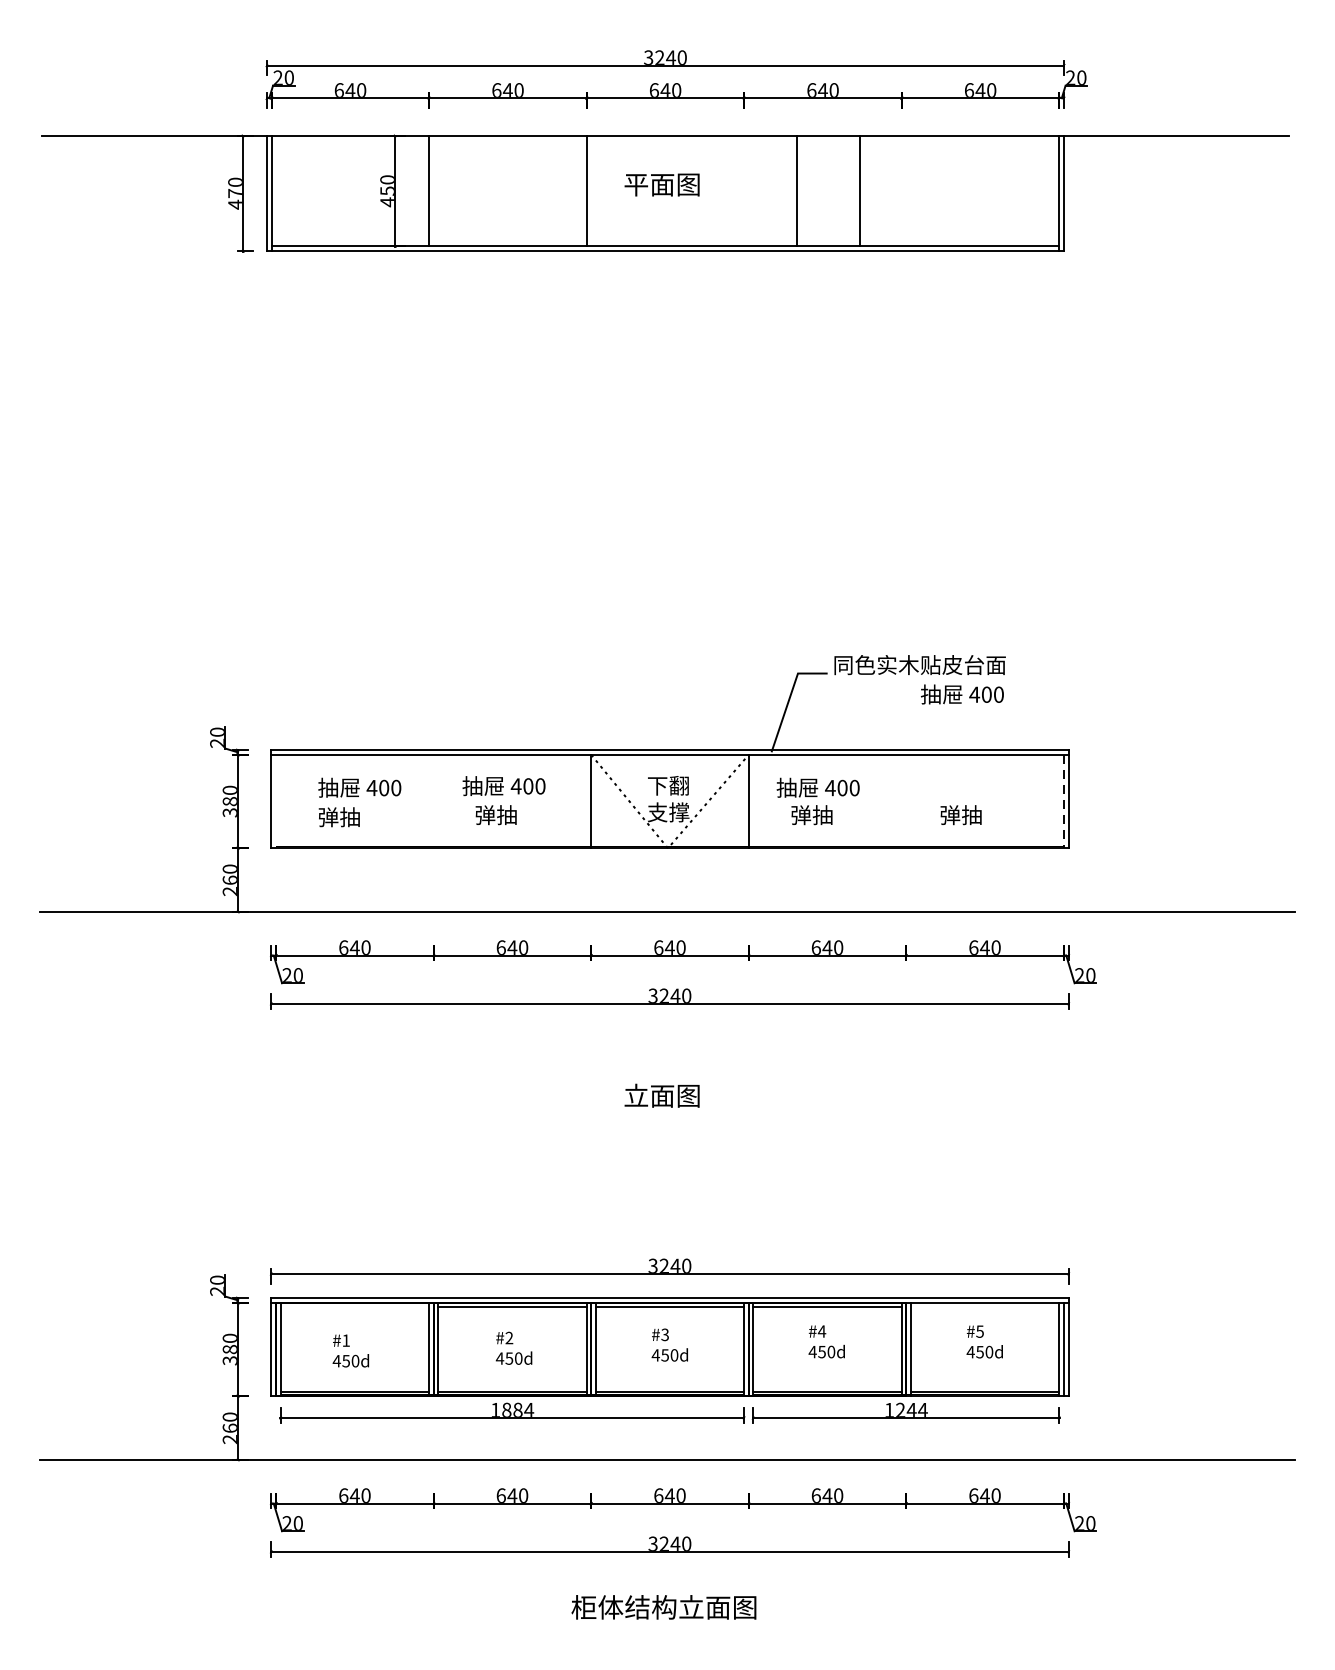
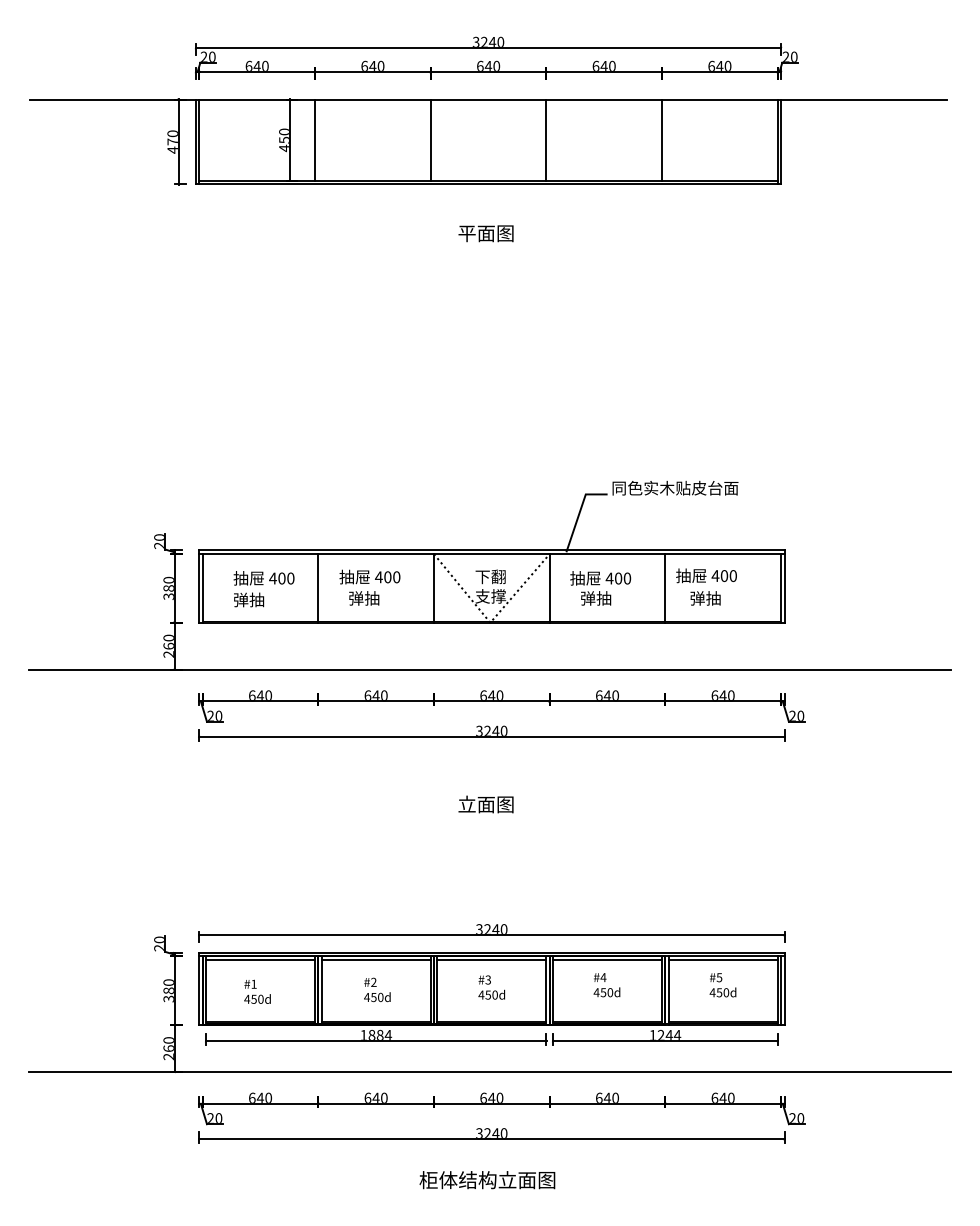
text: (661, 184) -> (485, 233), moved
line: (797, 190) -> (546, 139), moved
line: (860, 190) -> (662, 139), moved
text: (962, 694) -> (706, 575), moved
line: (275, 801) -> (202, 588), added
line: (433, 801) -> (318, 588), added
line: (906, 801) -> (665, 588), added
line: (1063, 801) -> (780, 588), dashed -> solid
line: (354, 1306) -> (260, 959), added
line: (984, 1306) -> (722, 959), added

